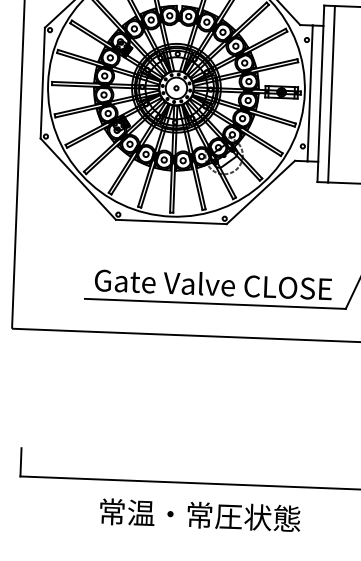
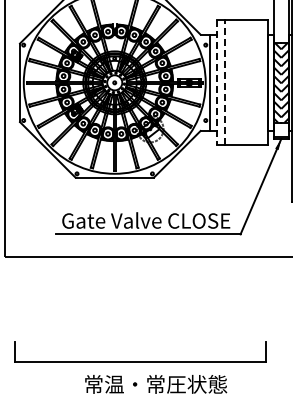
line: (321, 93) -> (217, 82), solid -> dashed
line: (331, 93) -> (224, 82), solid -> dashed
text: (200, 515) -> (156, 384), moved

